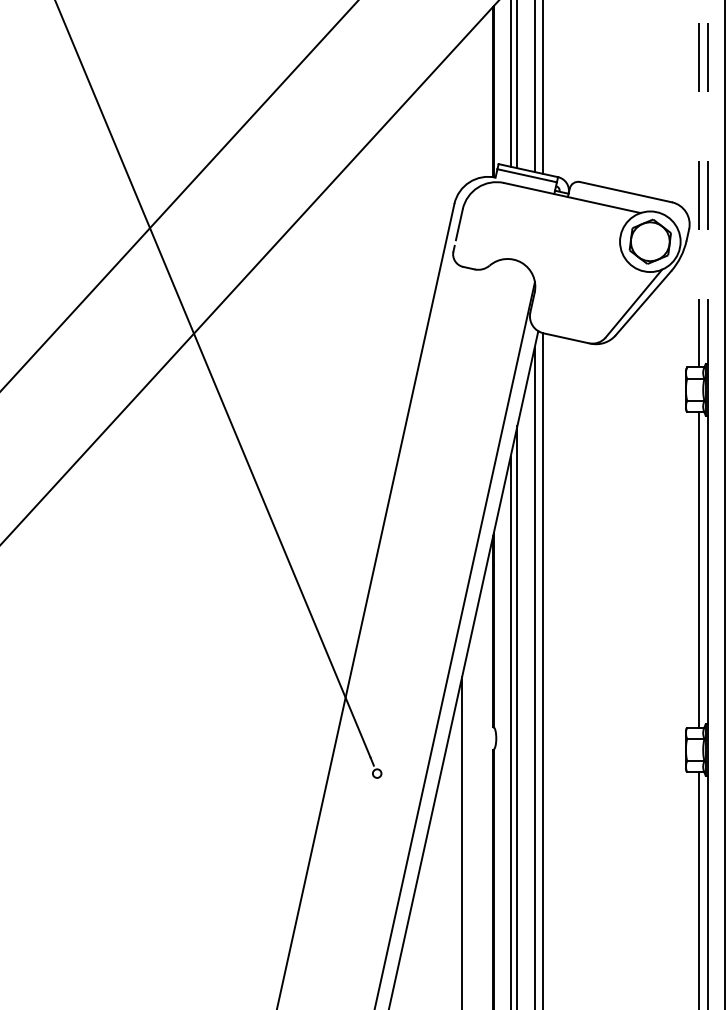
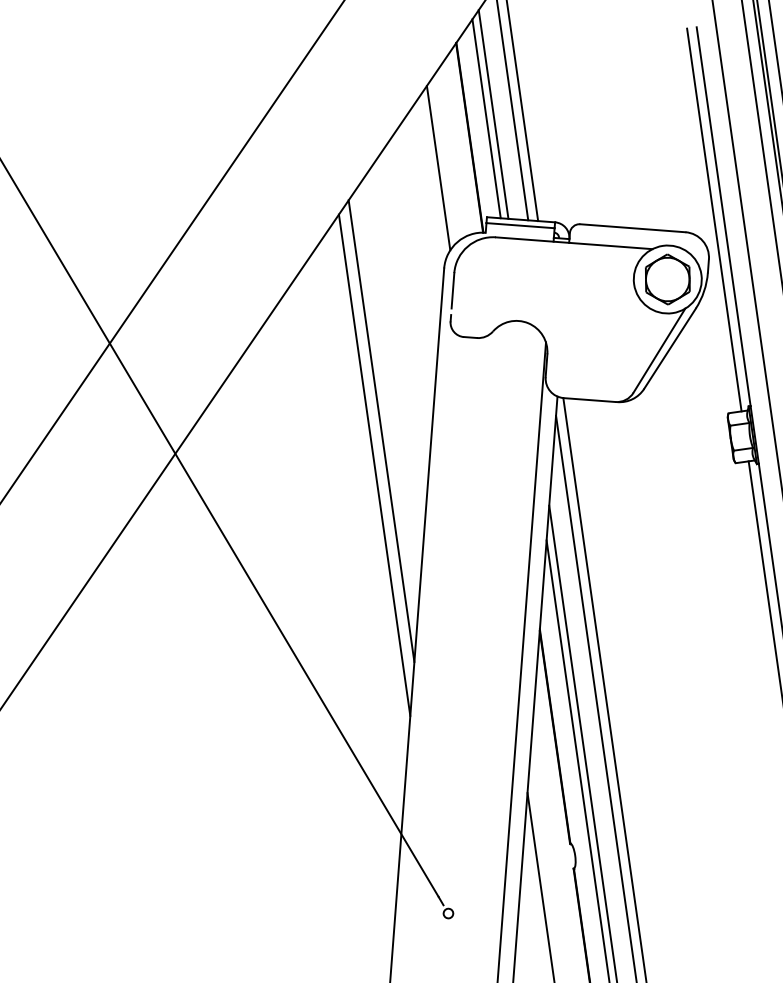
line: (462, 114) -> (439, 167), added
line: (707, 193) -> (723, 216), dashed -> solid
line: (698, 195) -> (713, 220), dashed -> solid
line: (378, 339) -> (381, 431), added
line: (368, 368) -> (374, 464), added

